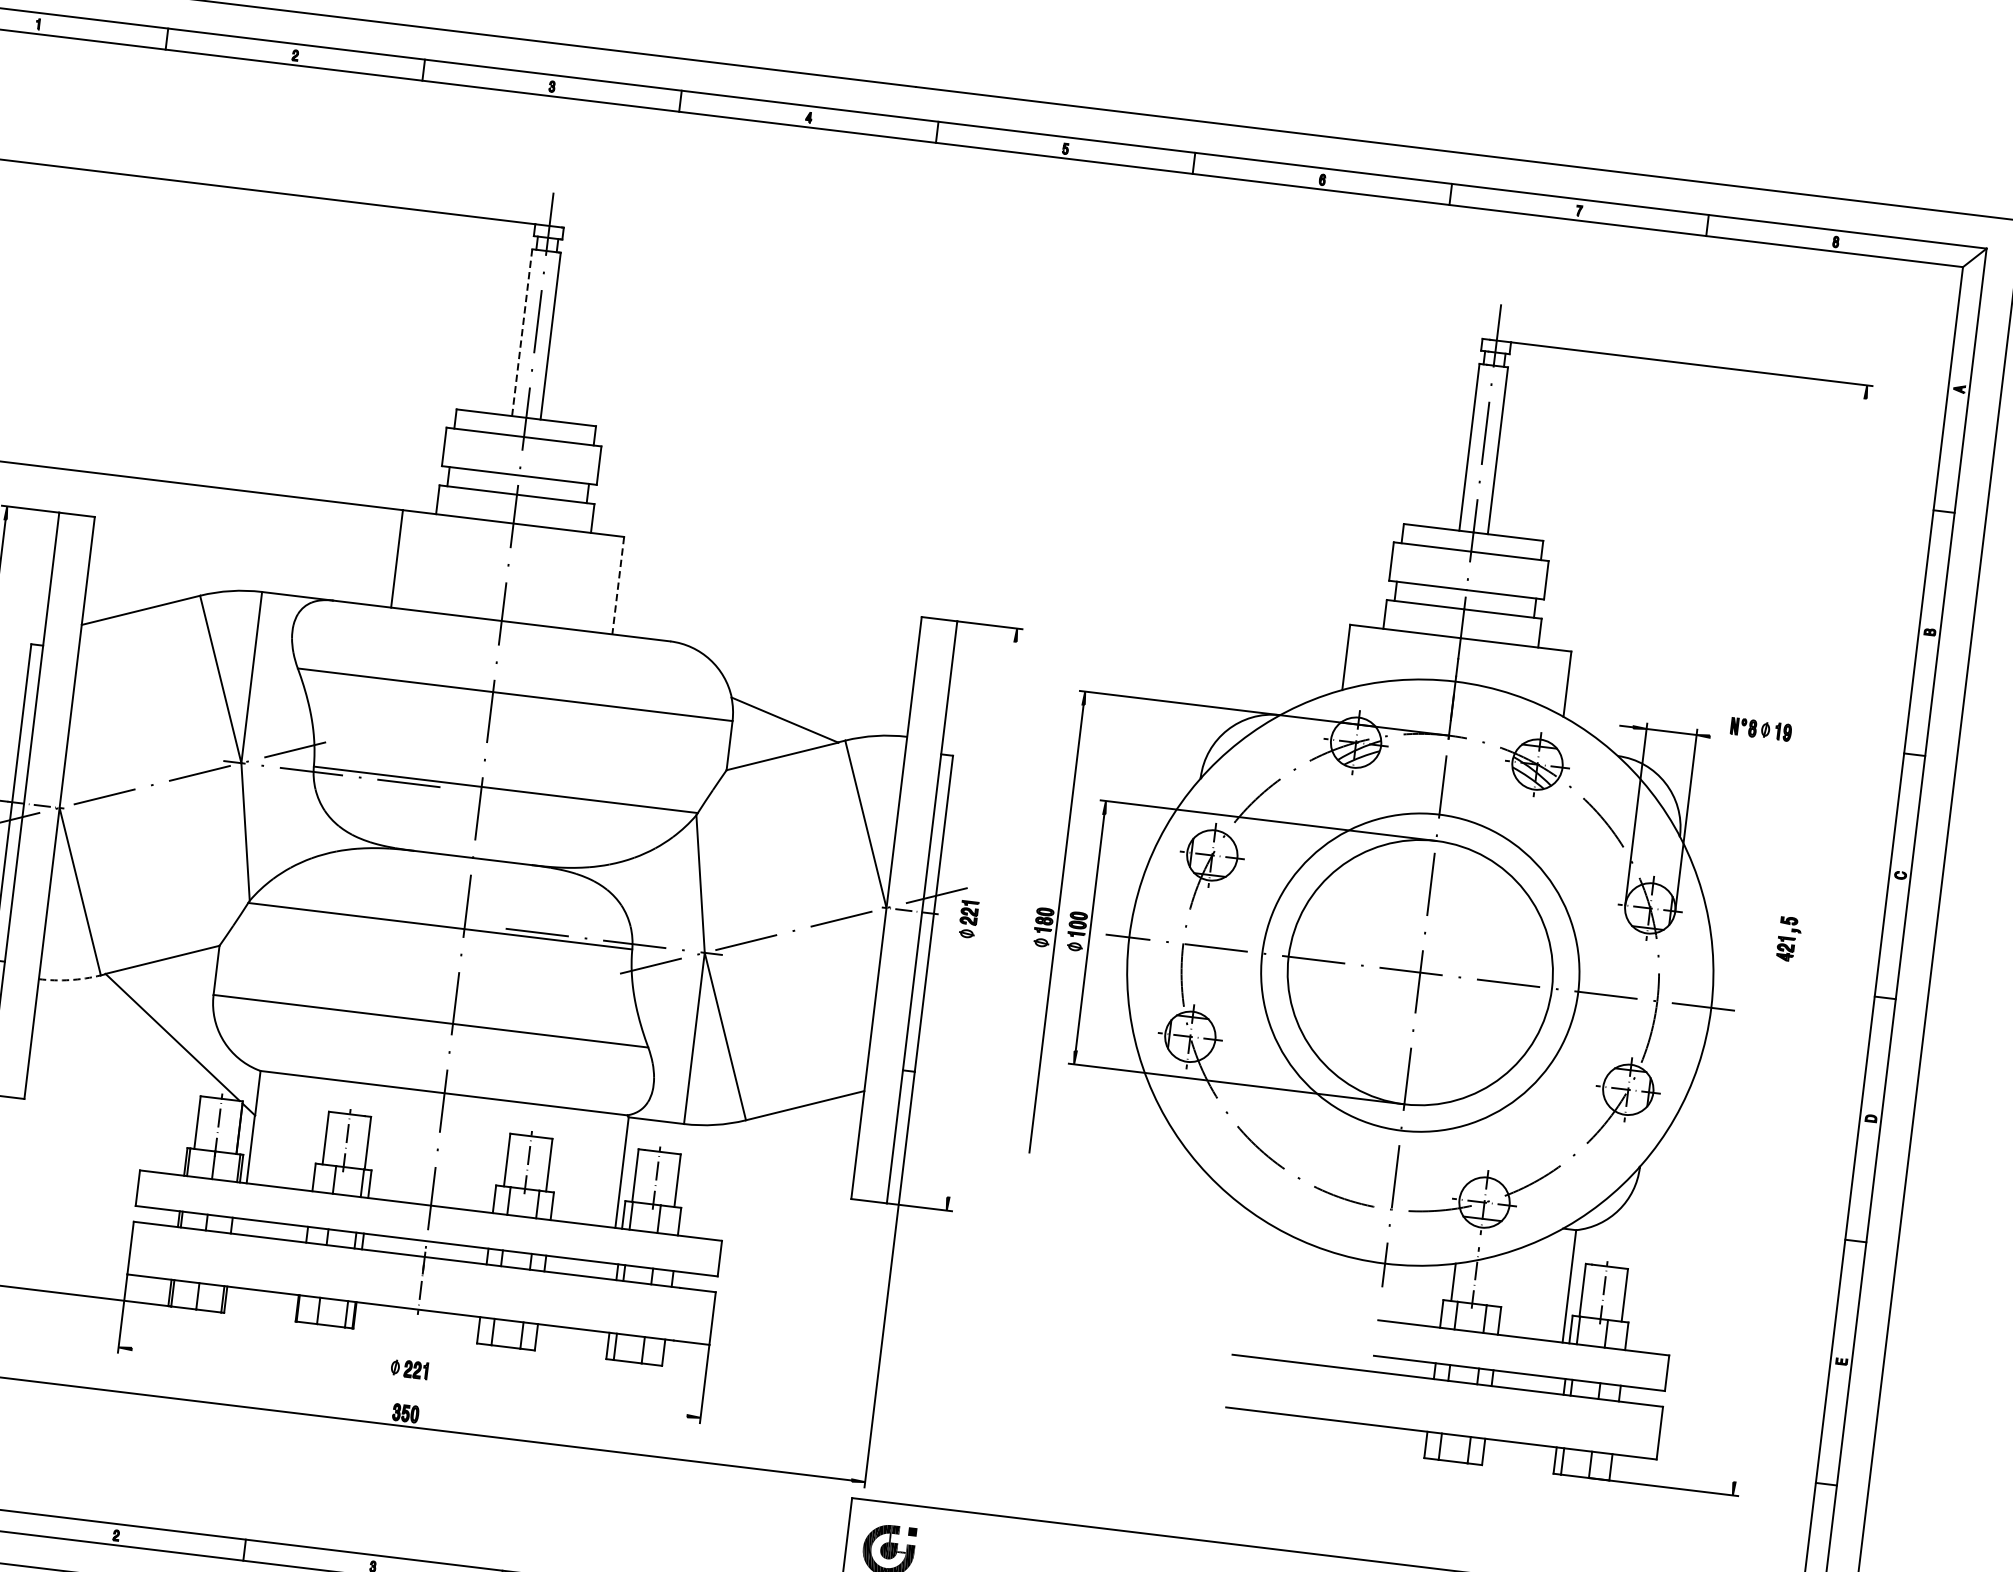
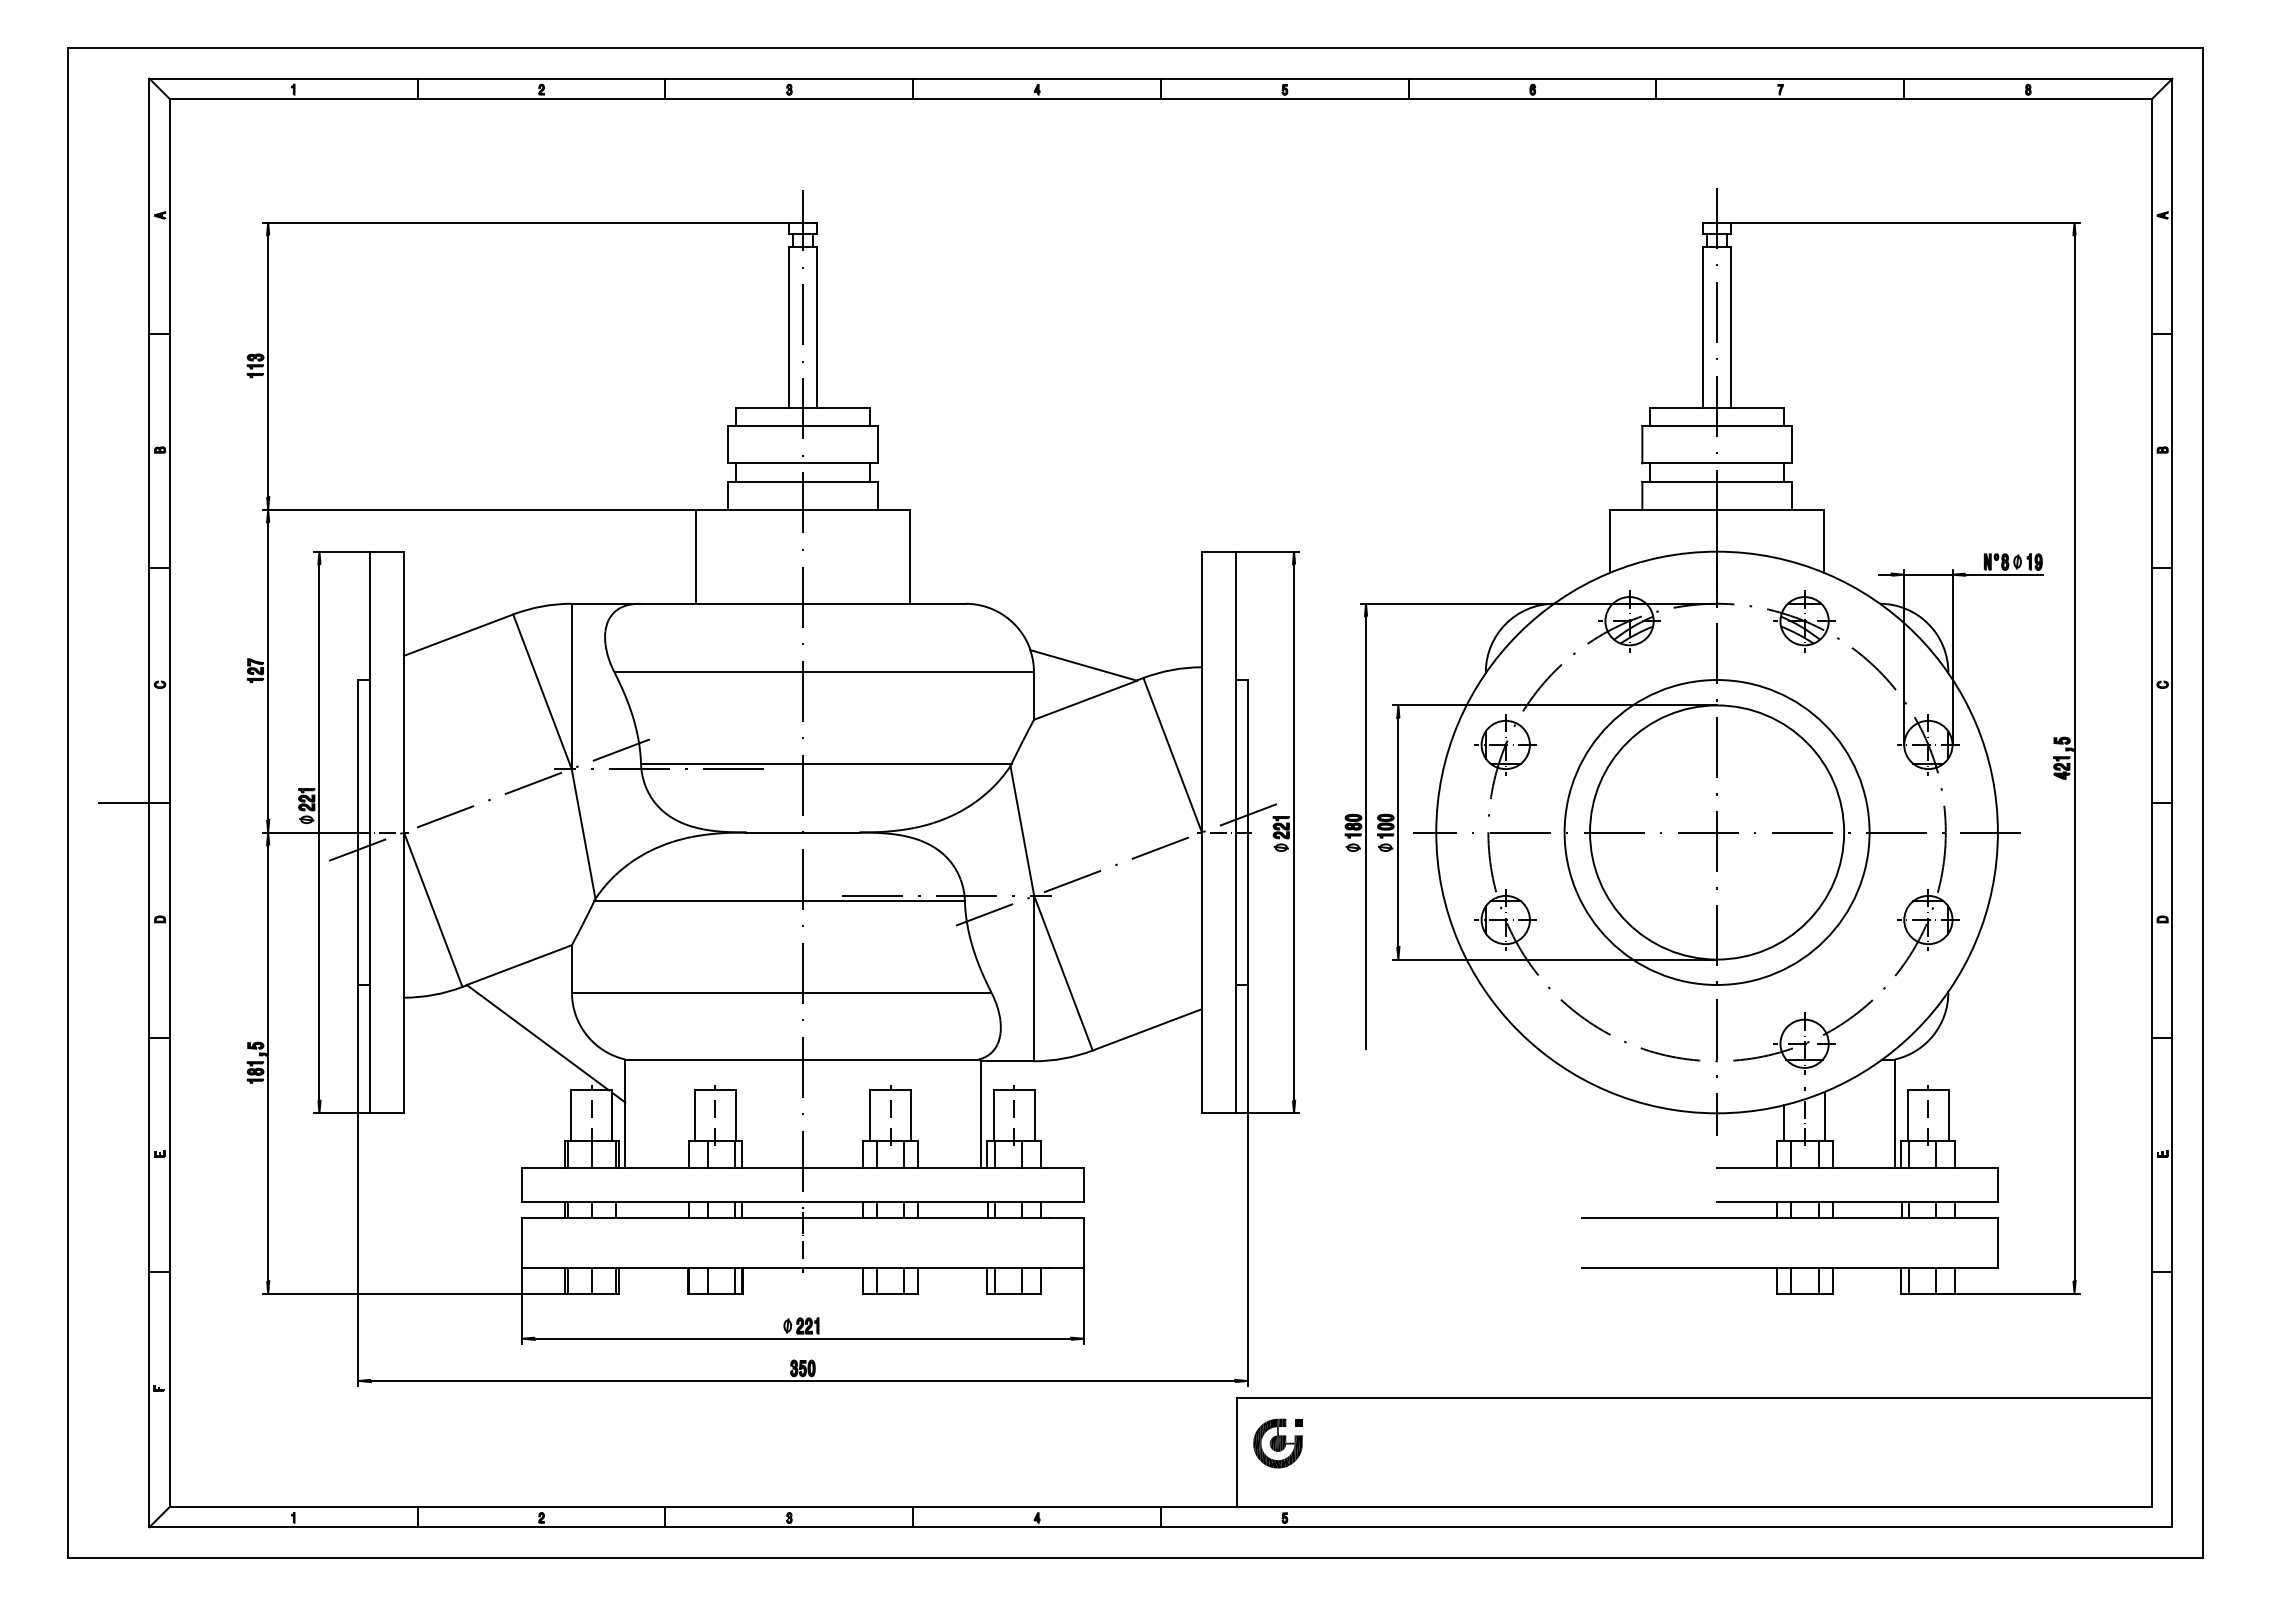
line: (522, 333) -> (789, 327), dashed -> solid
line: (617, 586) -> (909, 557), dashed -> solid
line: (1749, 741) -> (2003, 574), added
line: (982, 919) -> (1294, 832), added
line: (1799, 940) -> (2074, 758), added
arc: (69, 980) -> (433, 995), dashed -> solid
line: (1496, 1280) -> (1824, 1116), added
line: (409, 1382) -> (802, 1338), added

